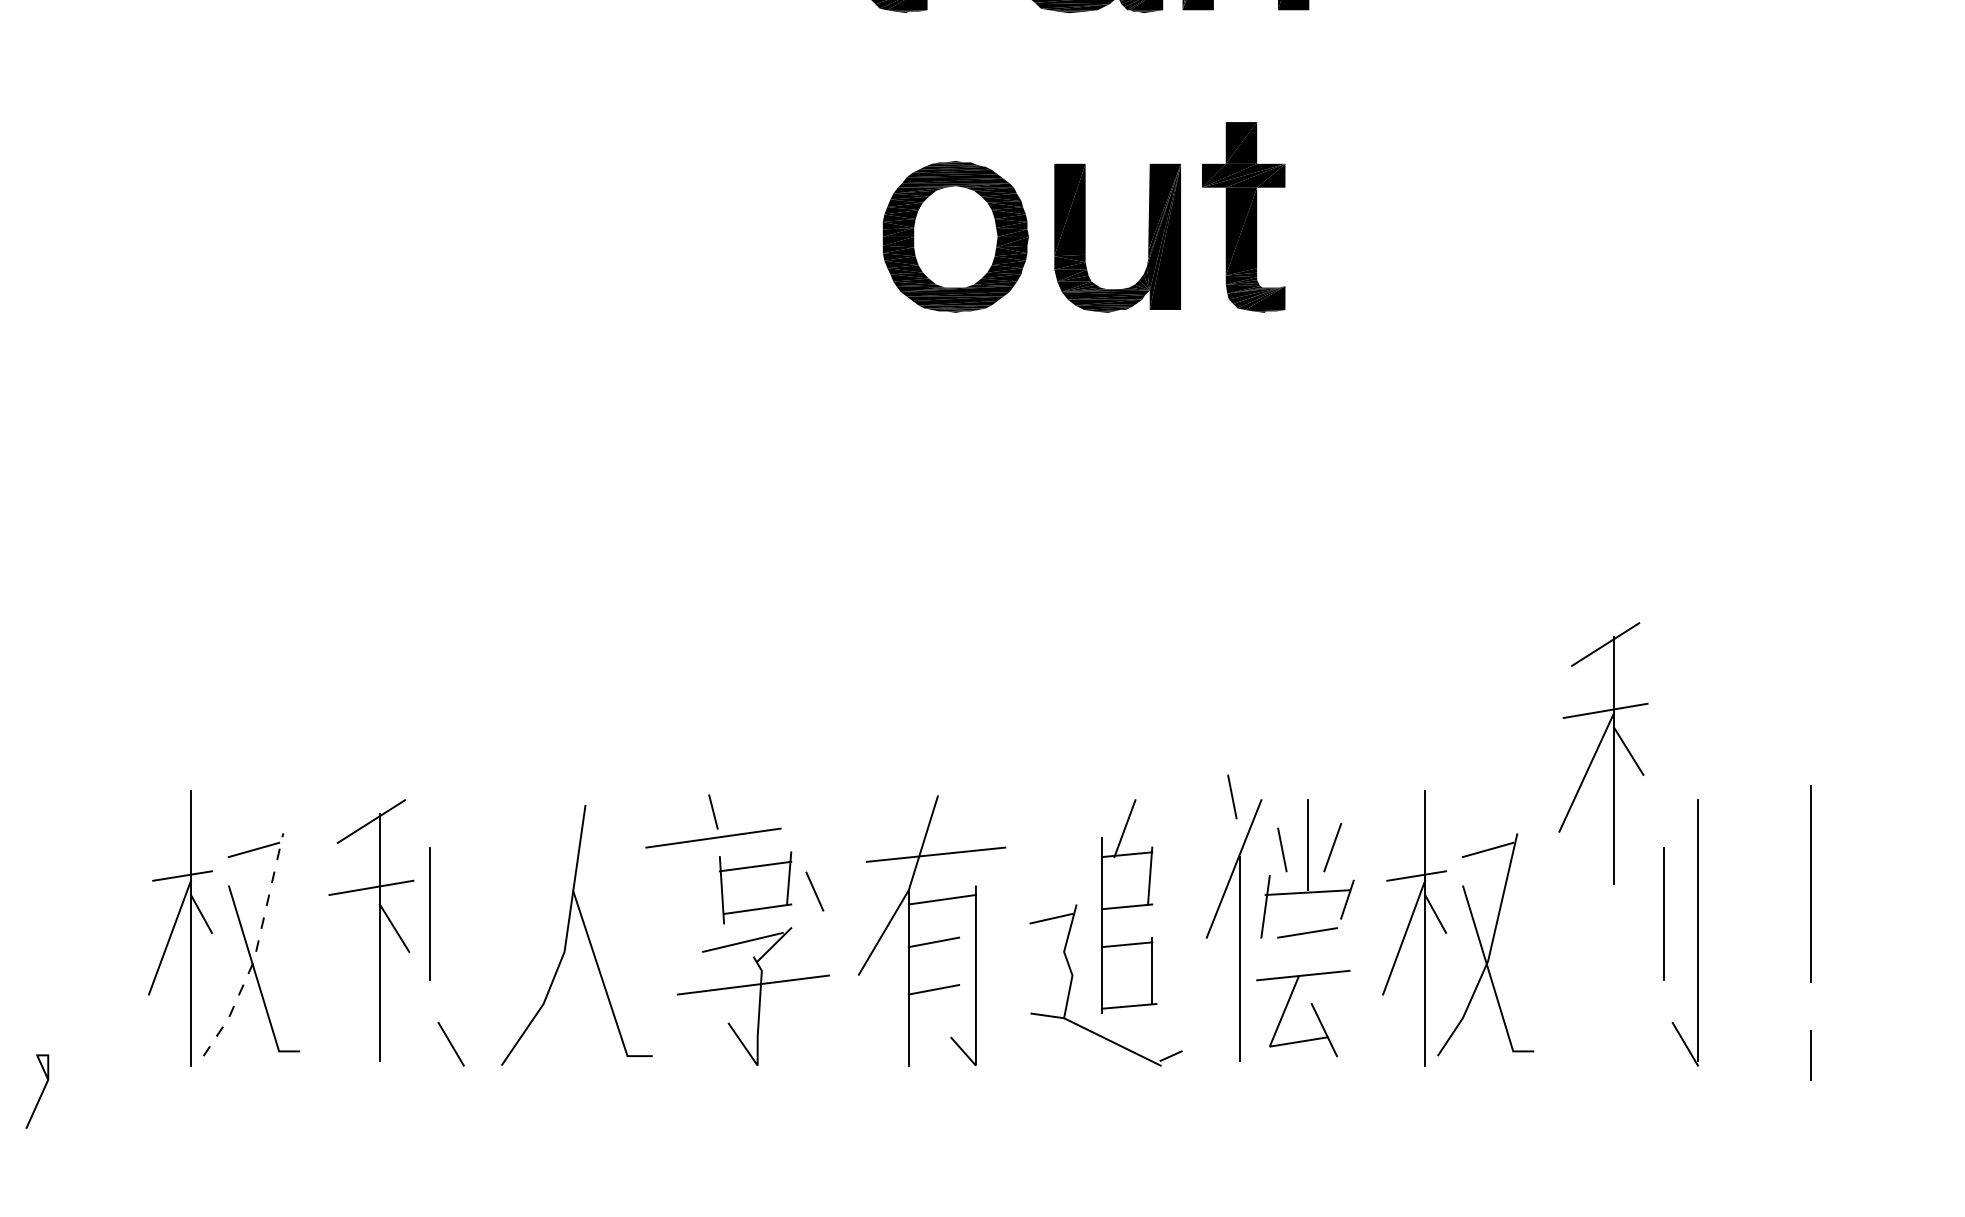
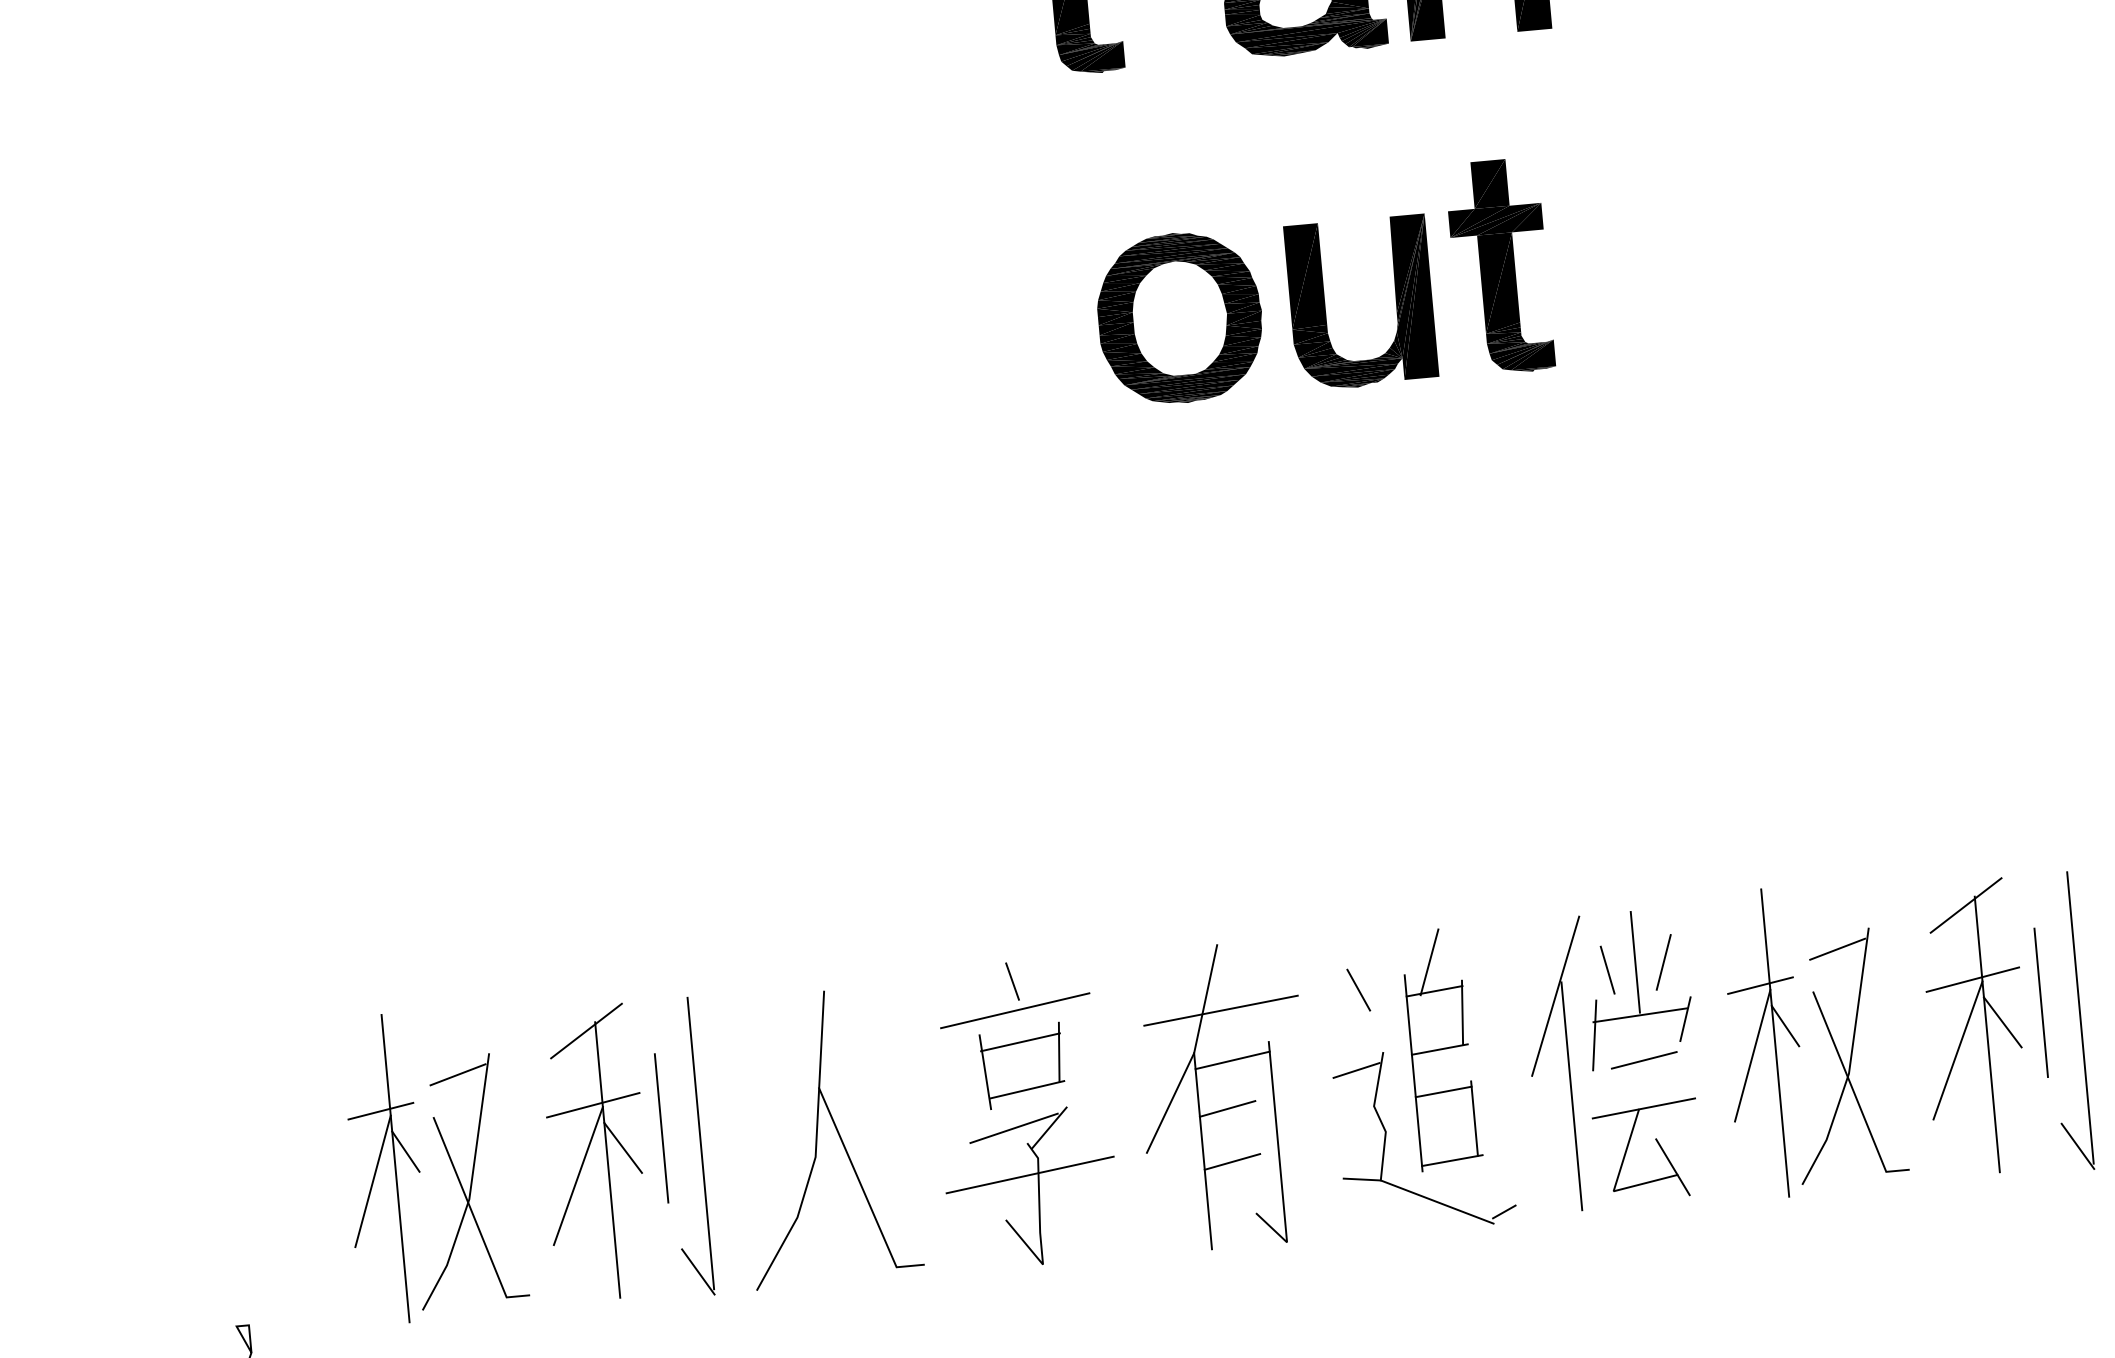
part: (1597, 751) -> (1967, 1025), moved
line: (1232, 796) -> (1546, 915), removed
part: (713, 821) -> (1013, 992), moved
line: (814, 891) -> (1358, 990), moved
line: (463, 930) -> (700, 1143), added
line: (352, 949) -> (578, 1176), added
line: (256, 950) -> (471, 1186), dashed -> solid

